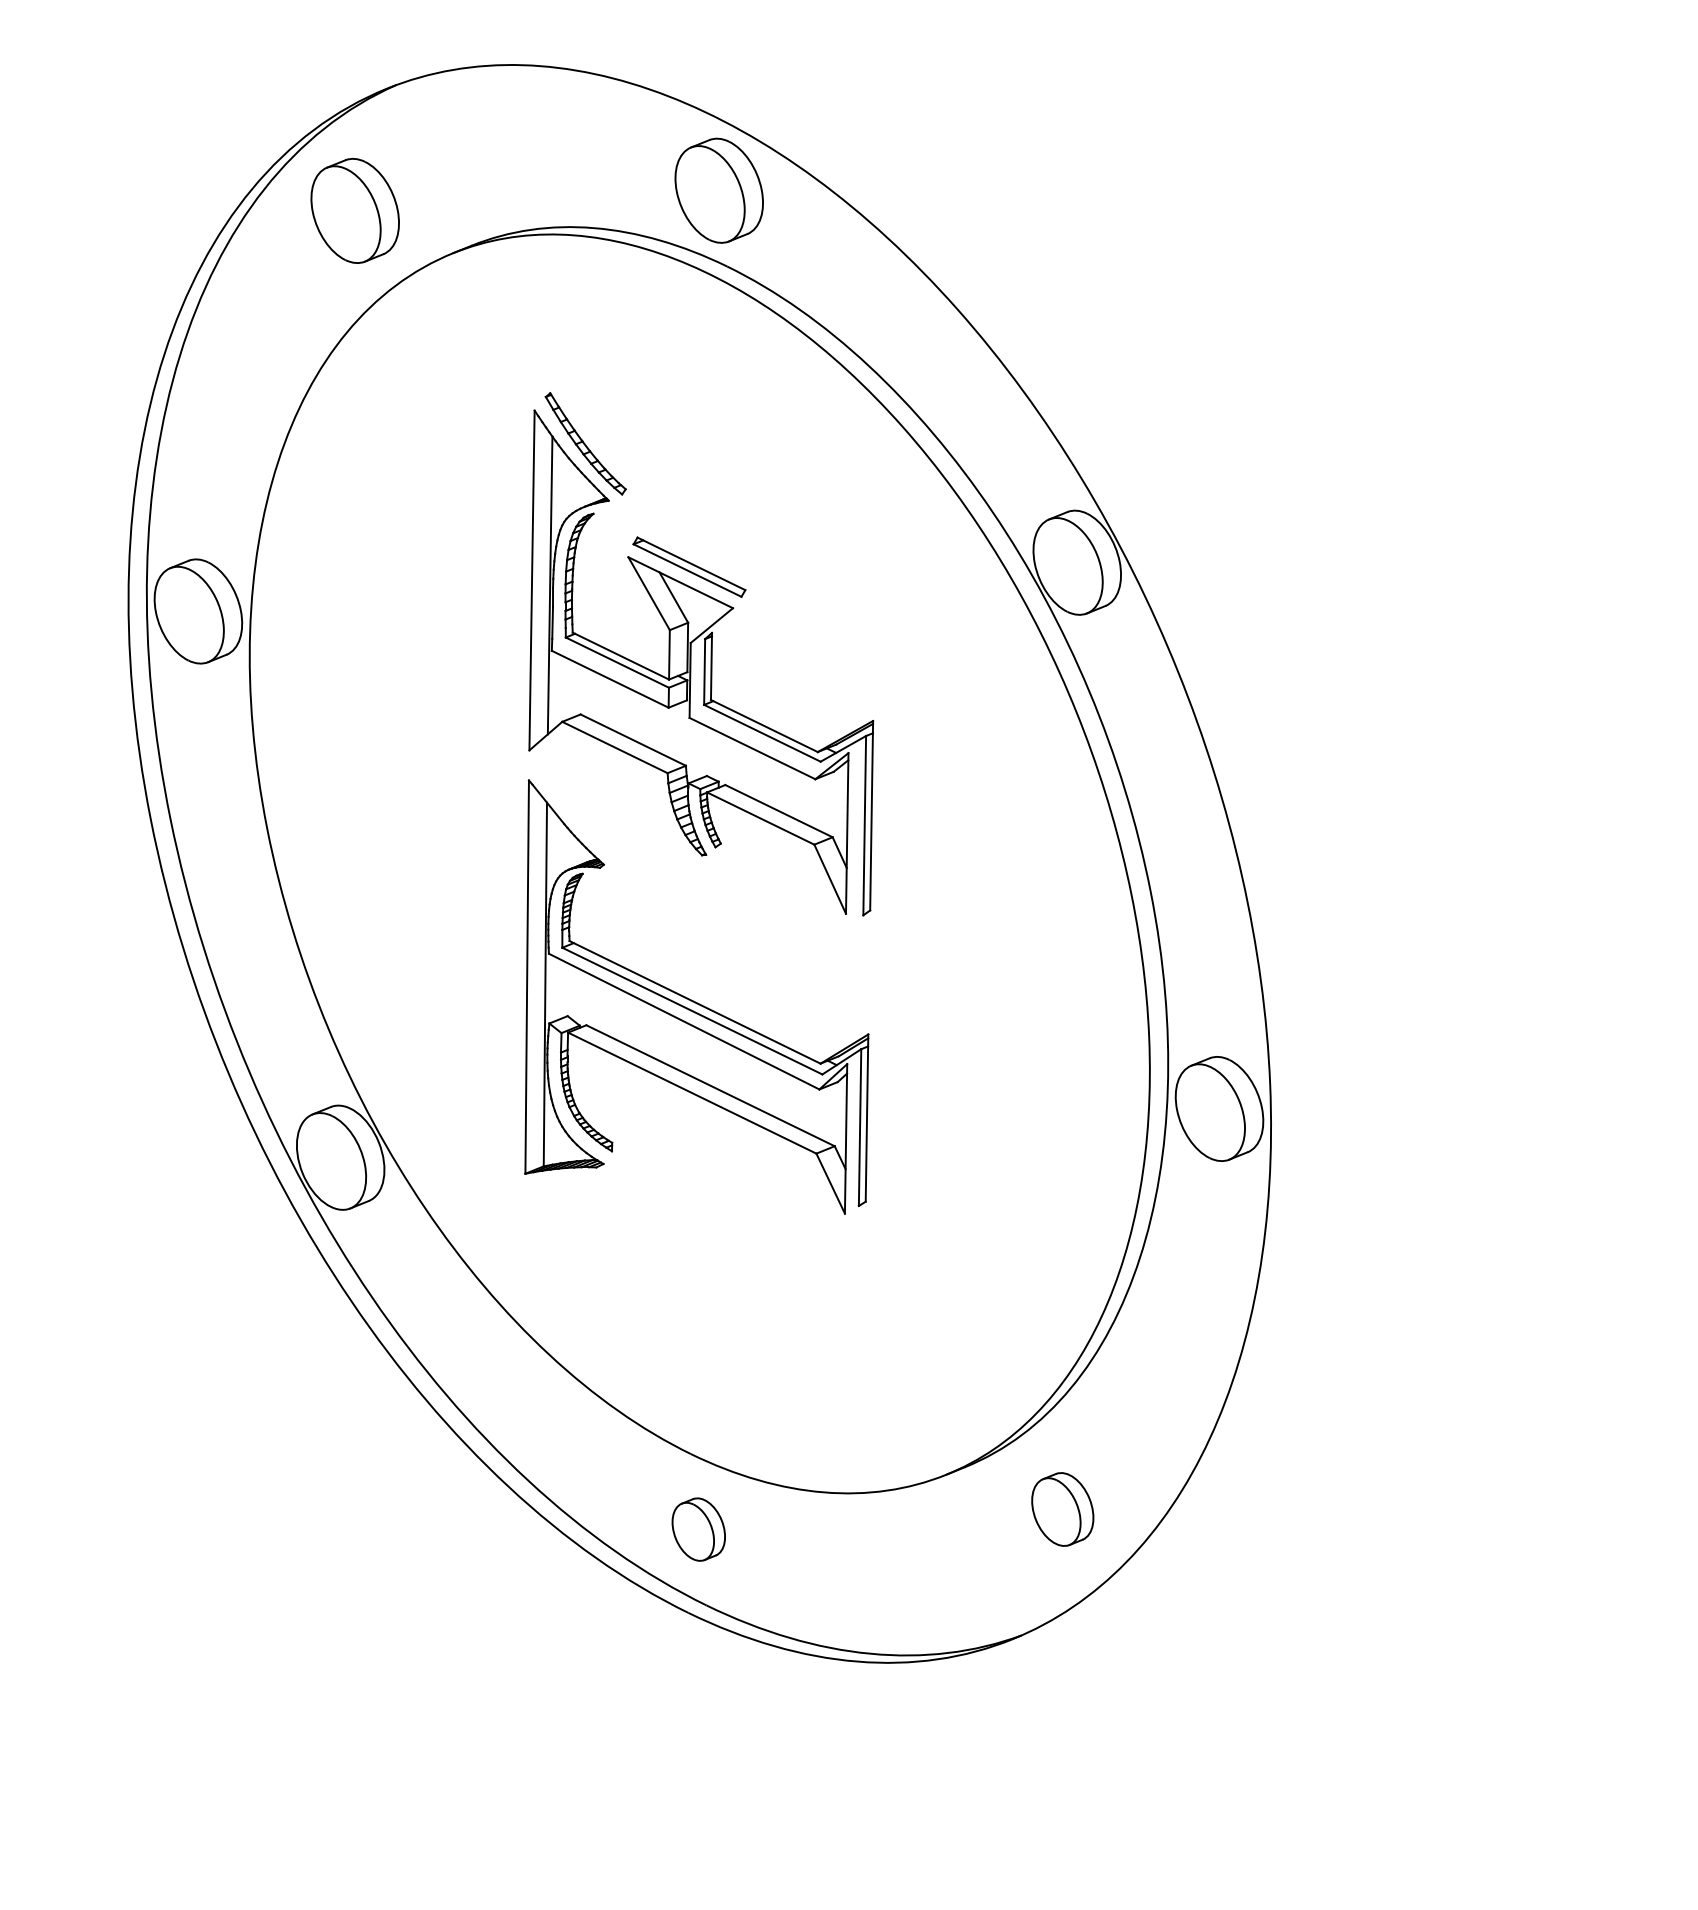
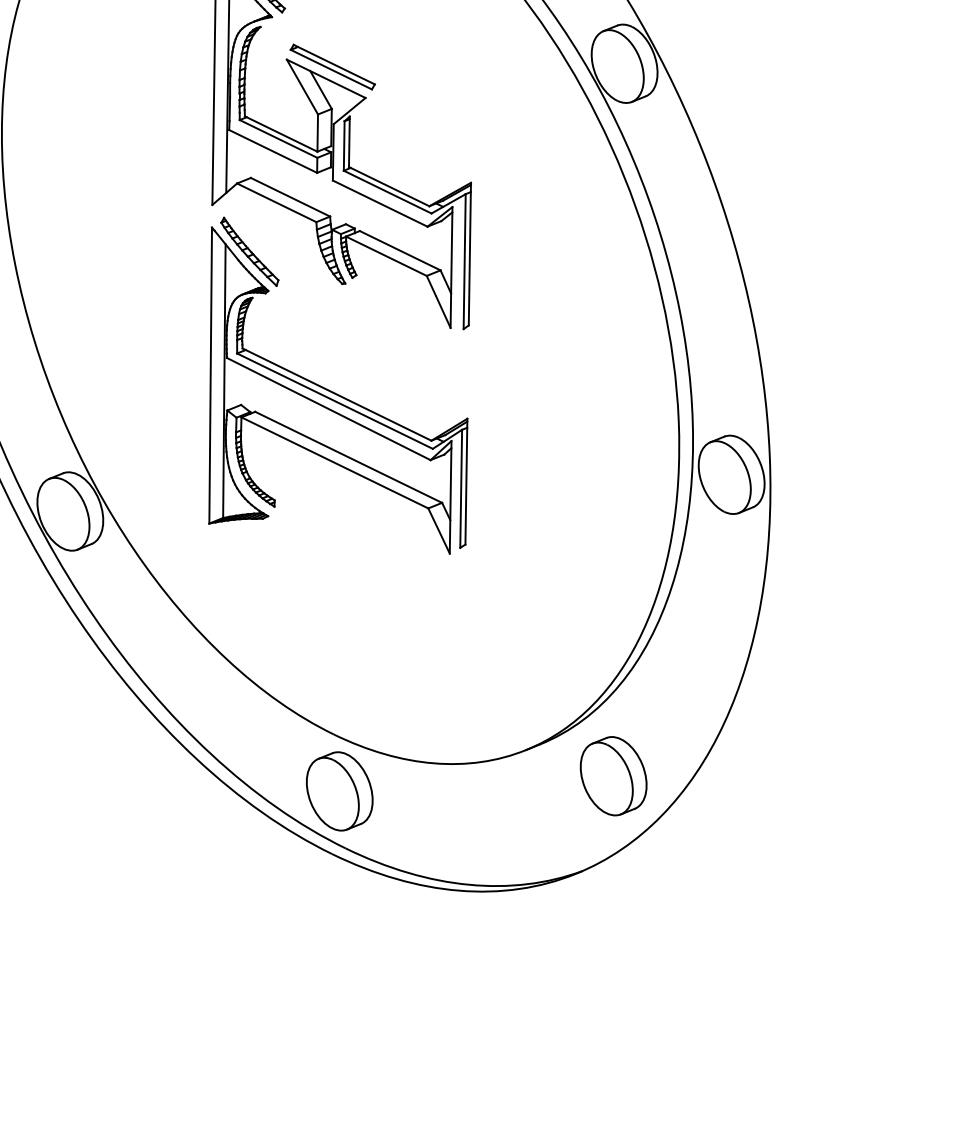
part: (579, 812) -> (250, 251), added
part: (1062, 1509) -> (613, 776), size x1.43
part: (698, 1529) -> (339, 791), size x1.67

